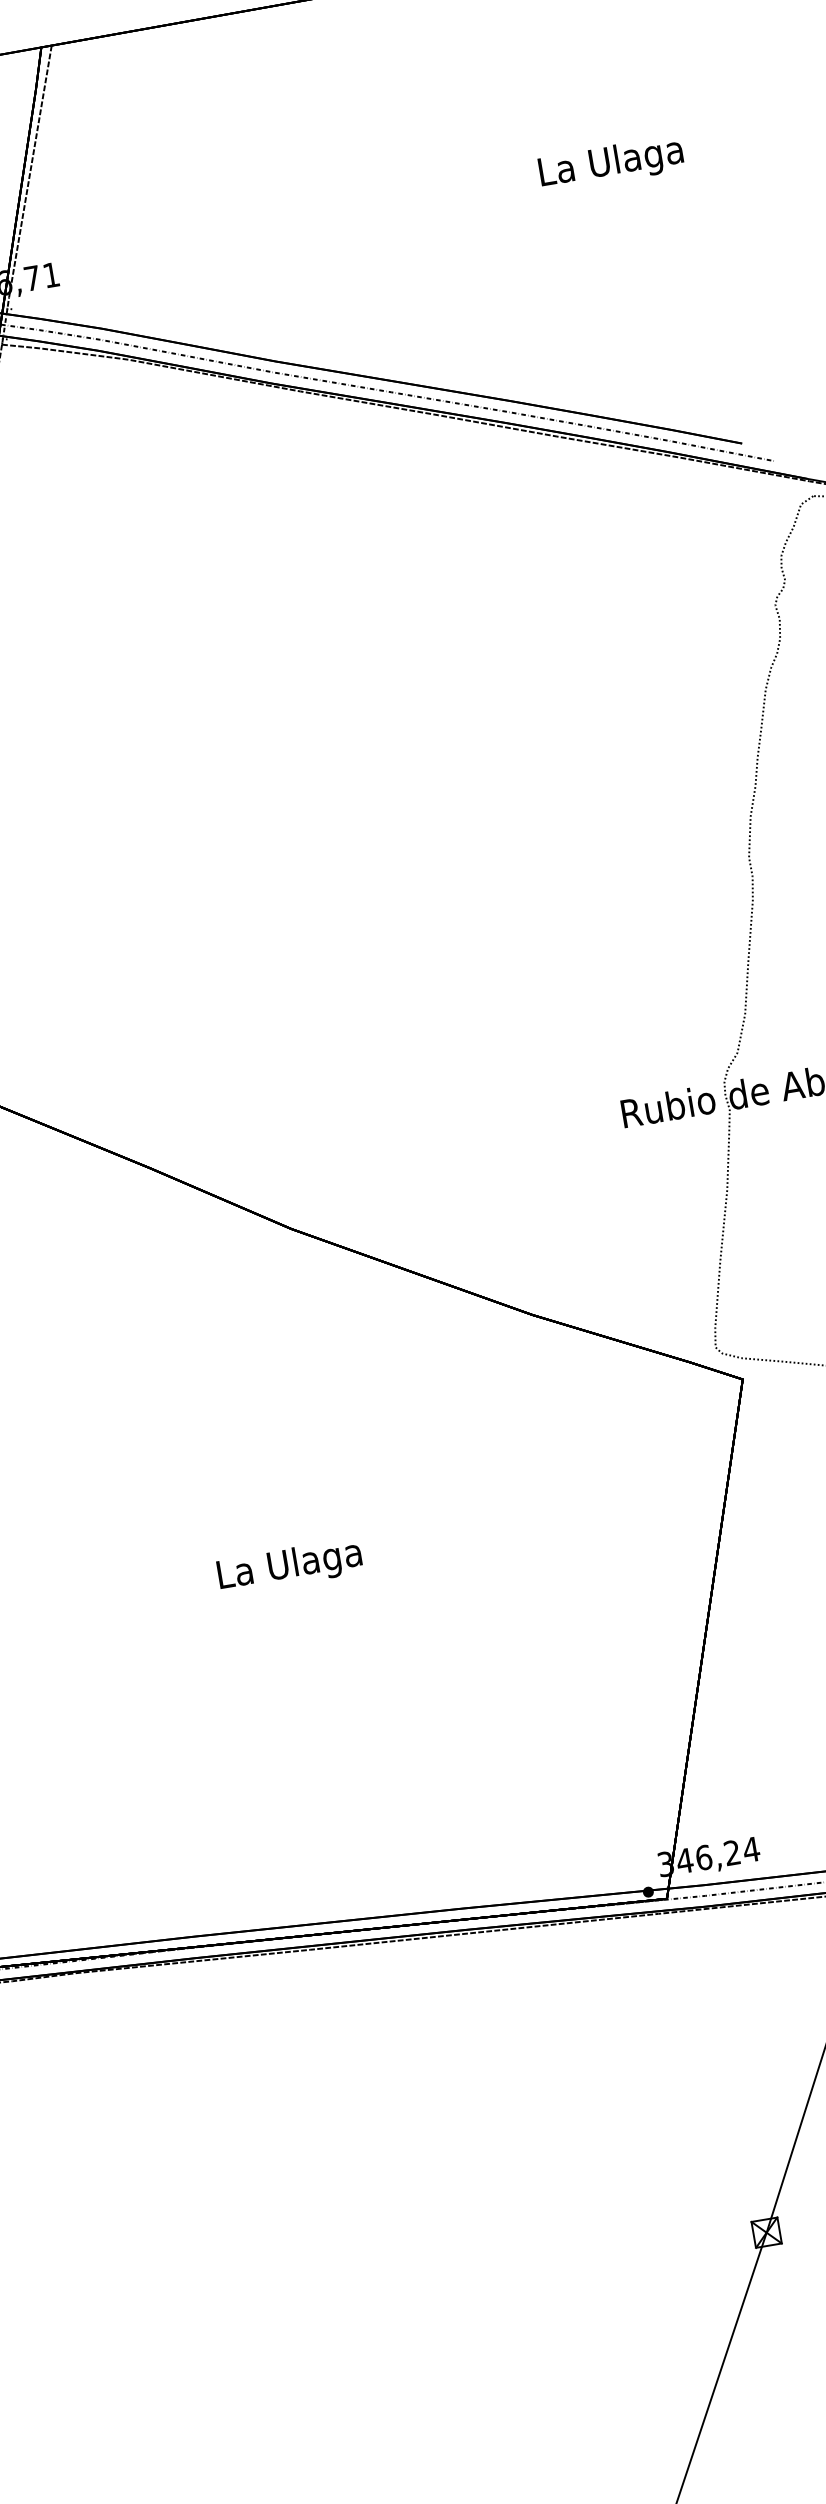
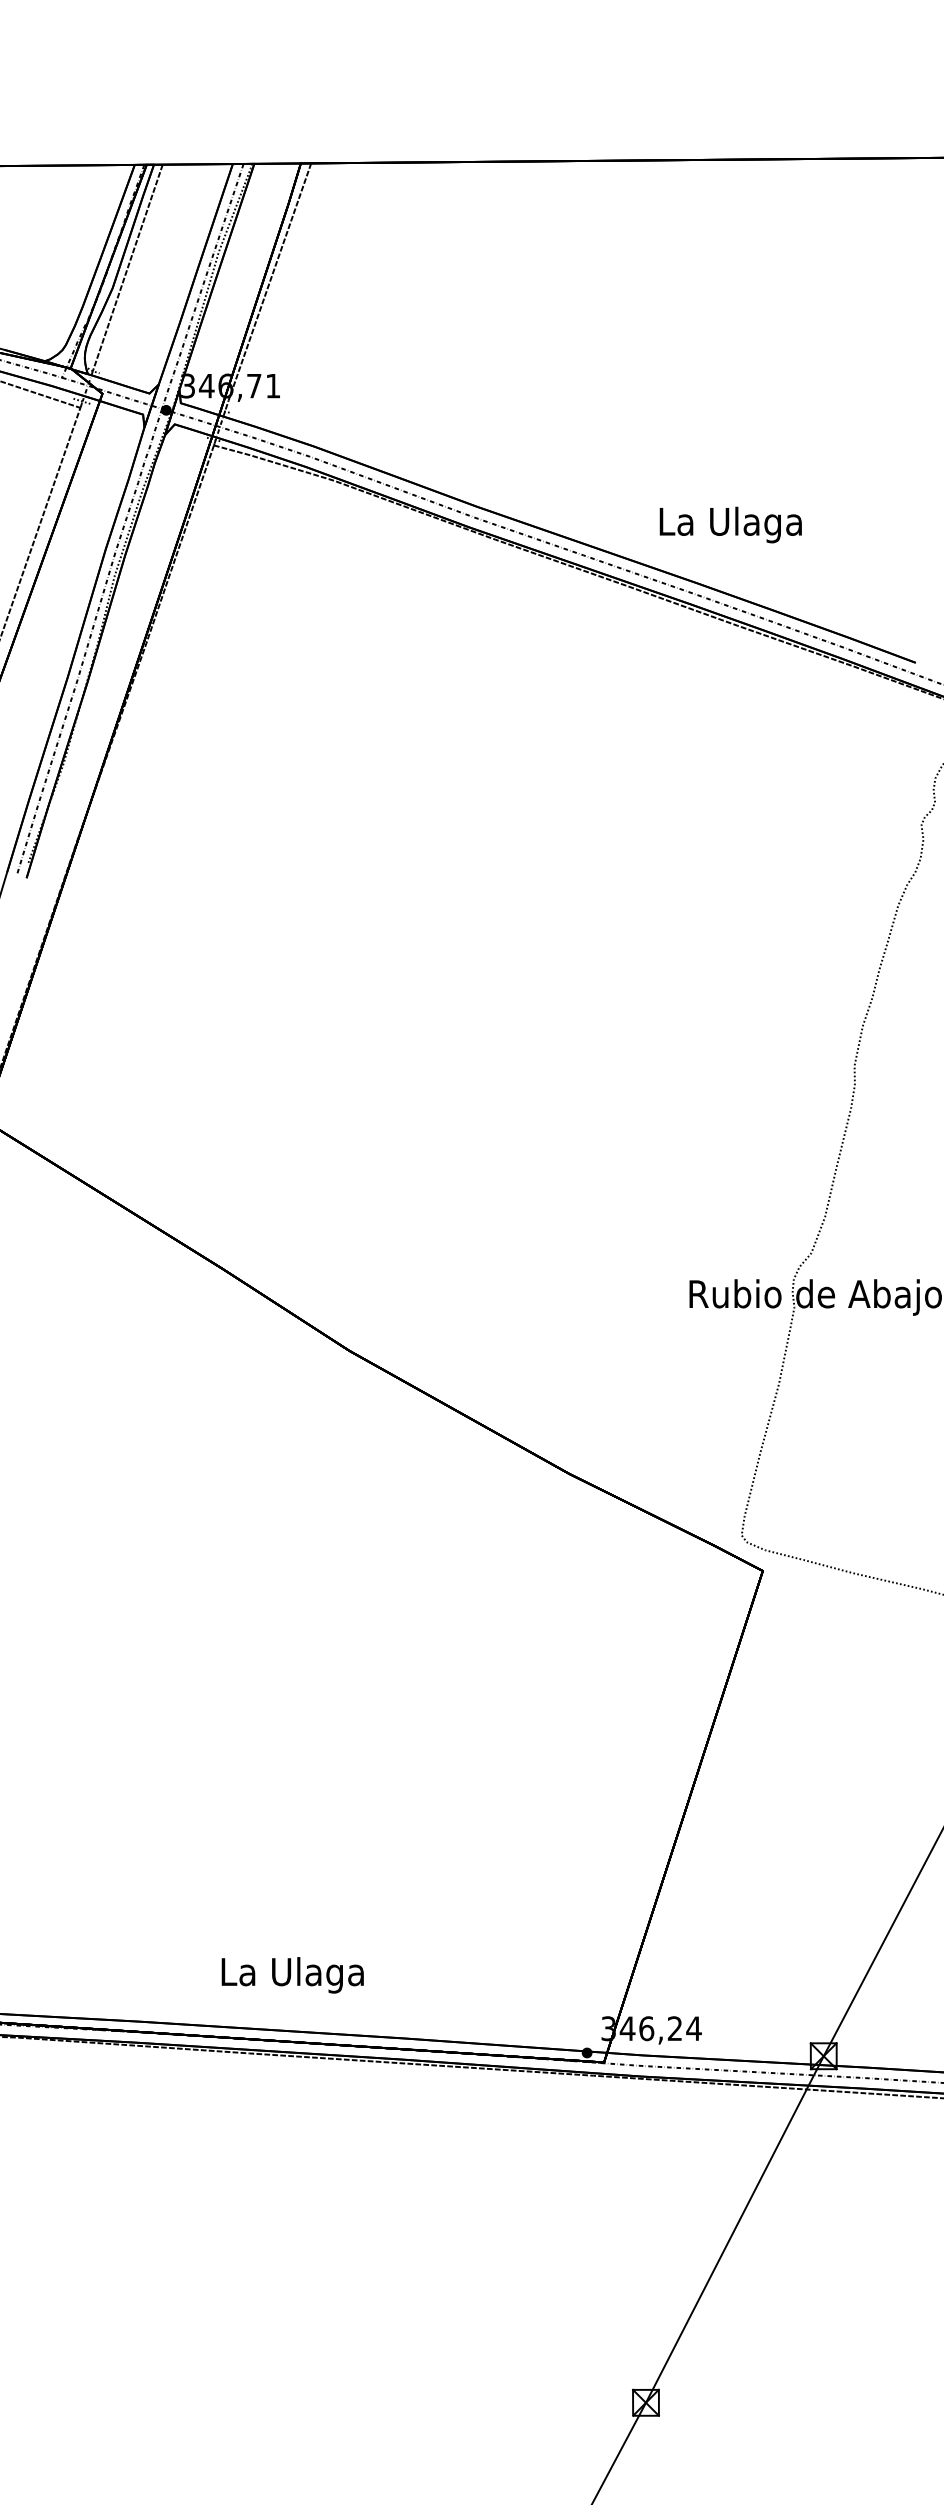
text: (610, 163) -> (730, 524), moved
text: (289, 1566) -> (292, 1975), moved

